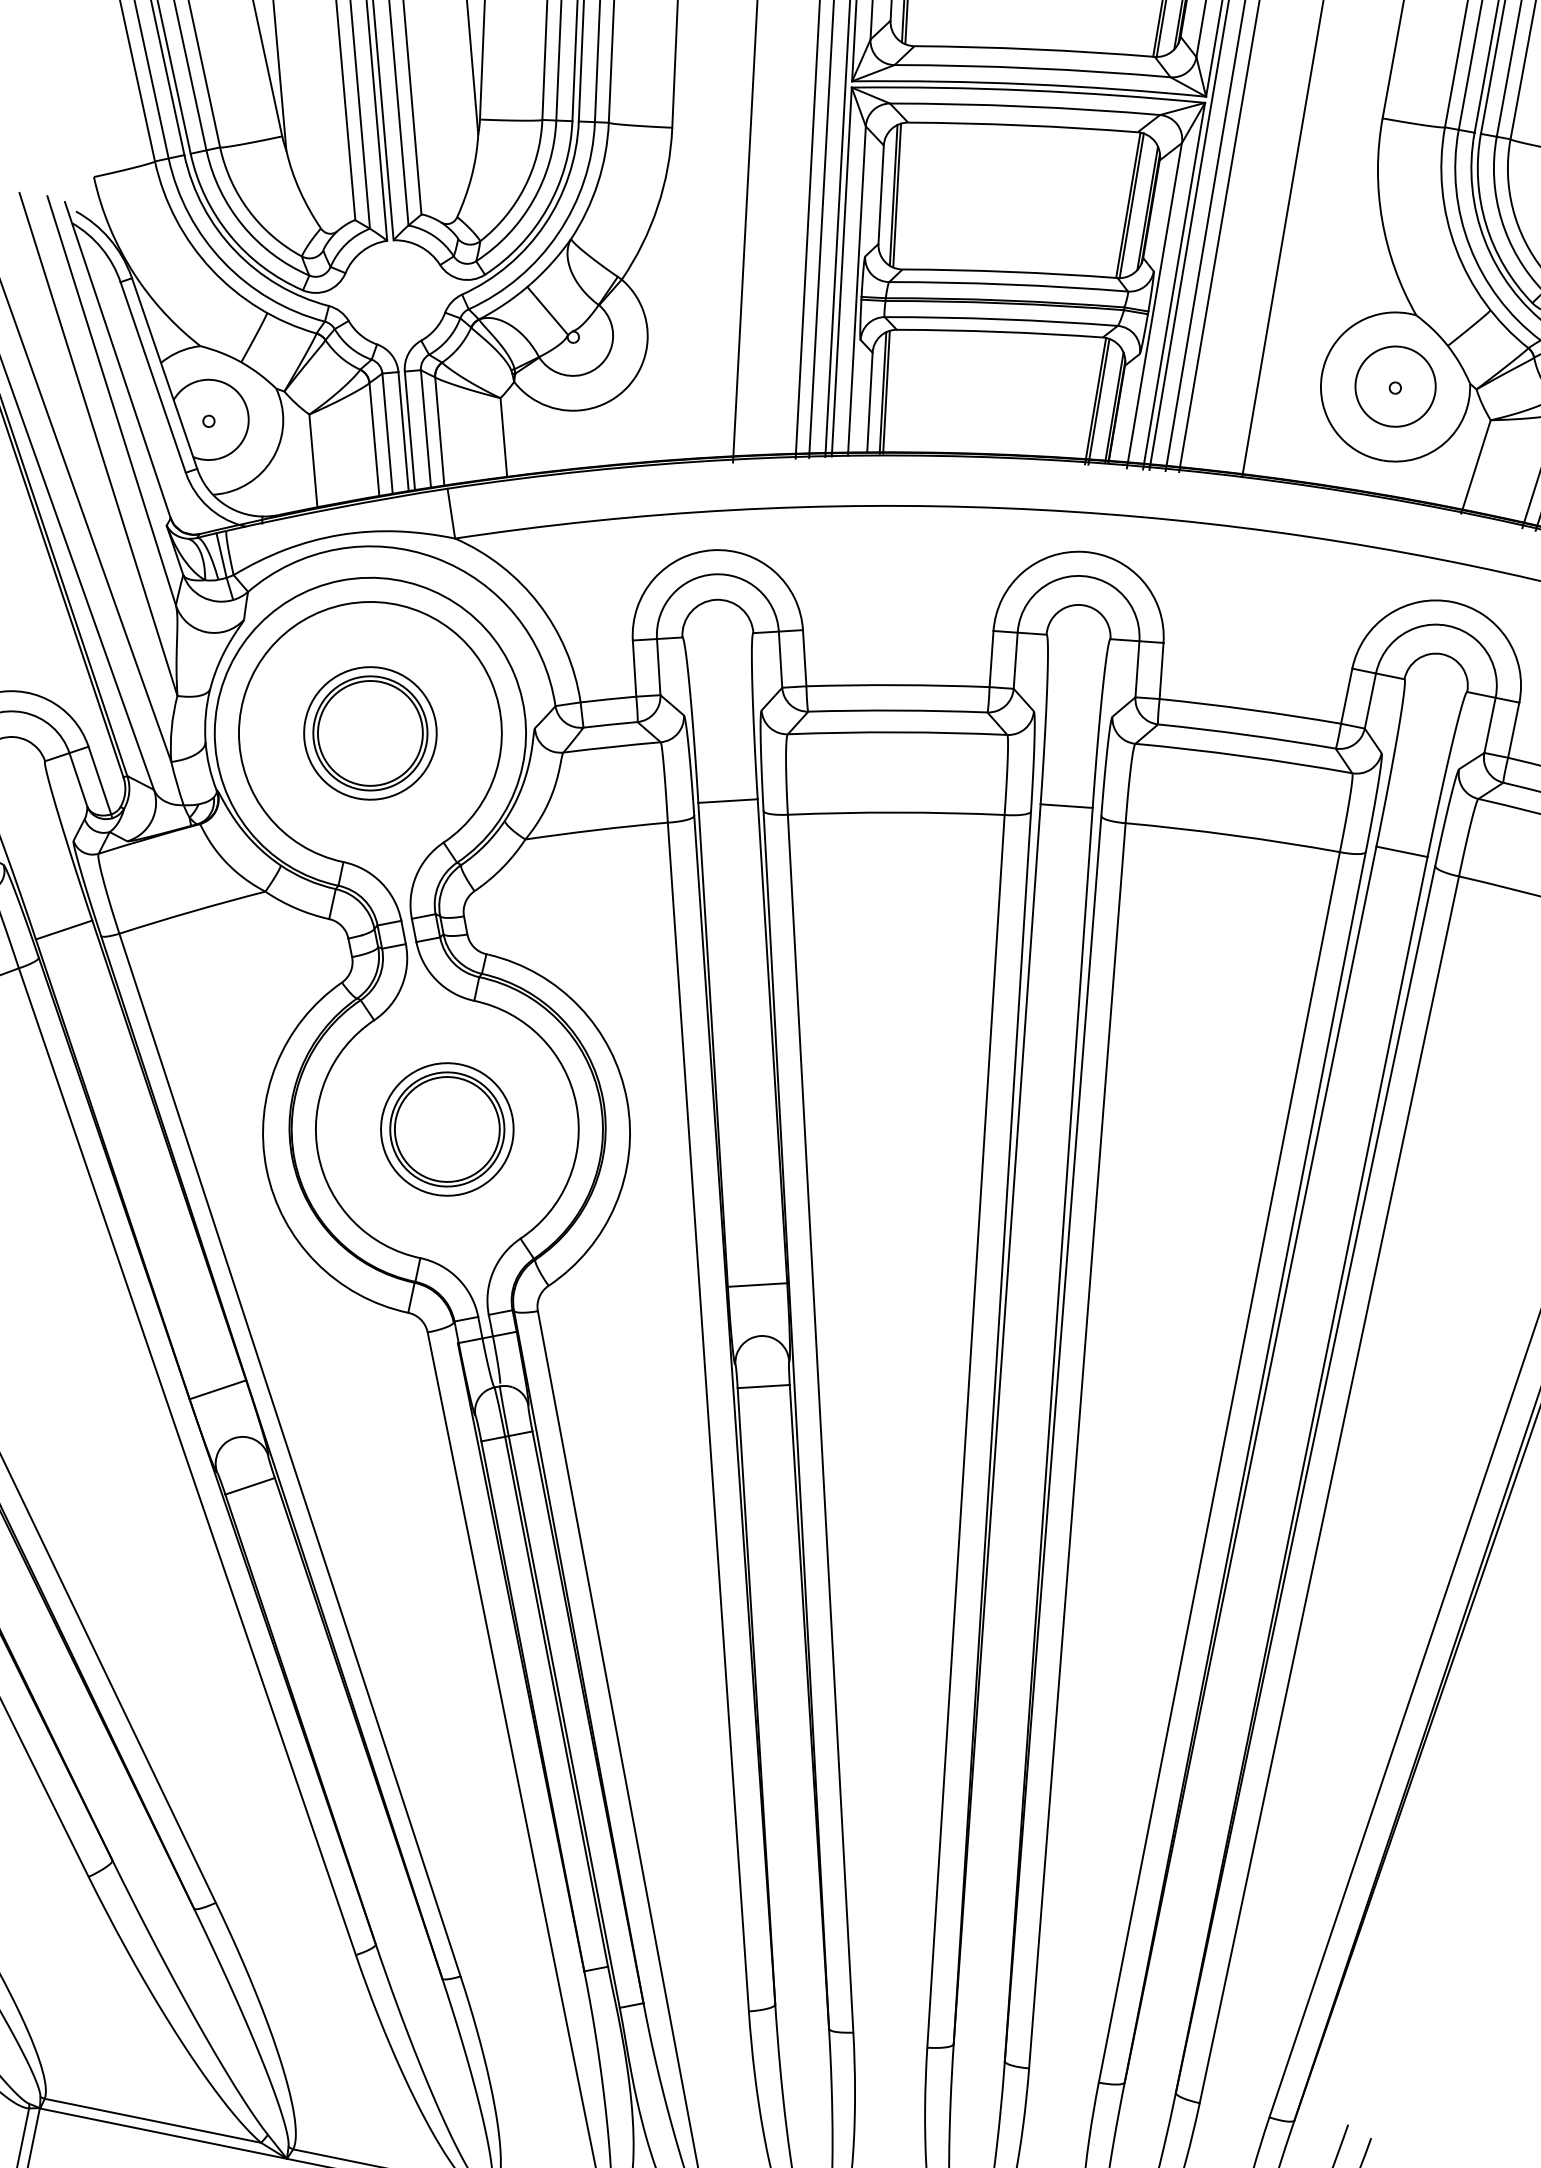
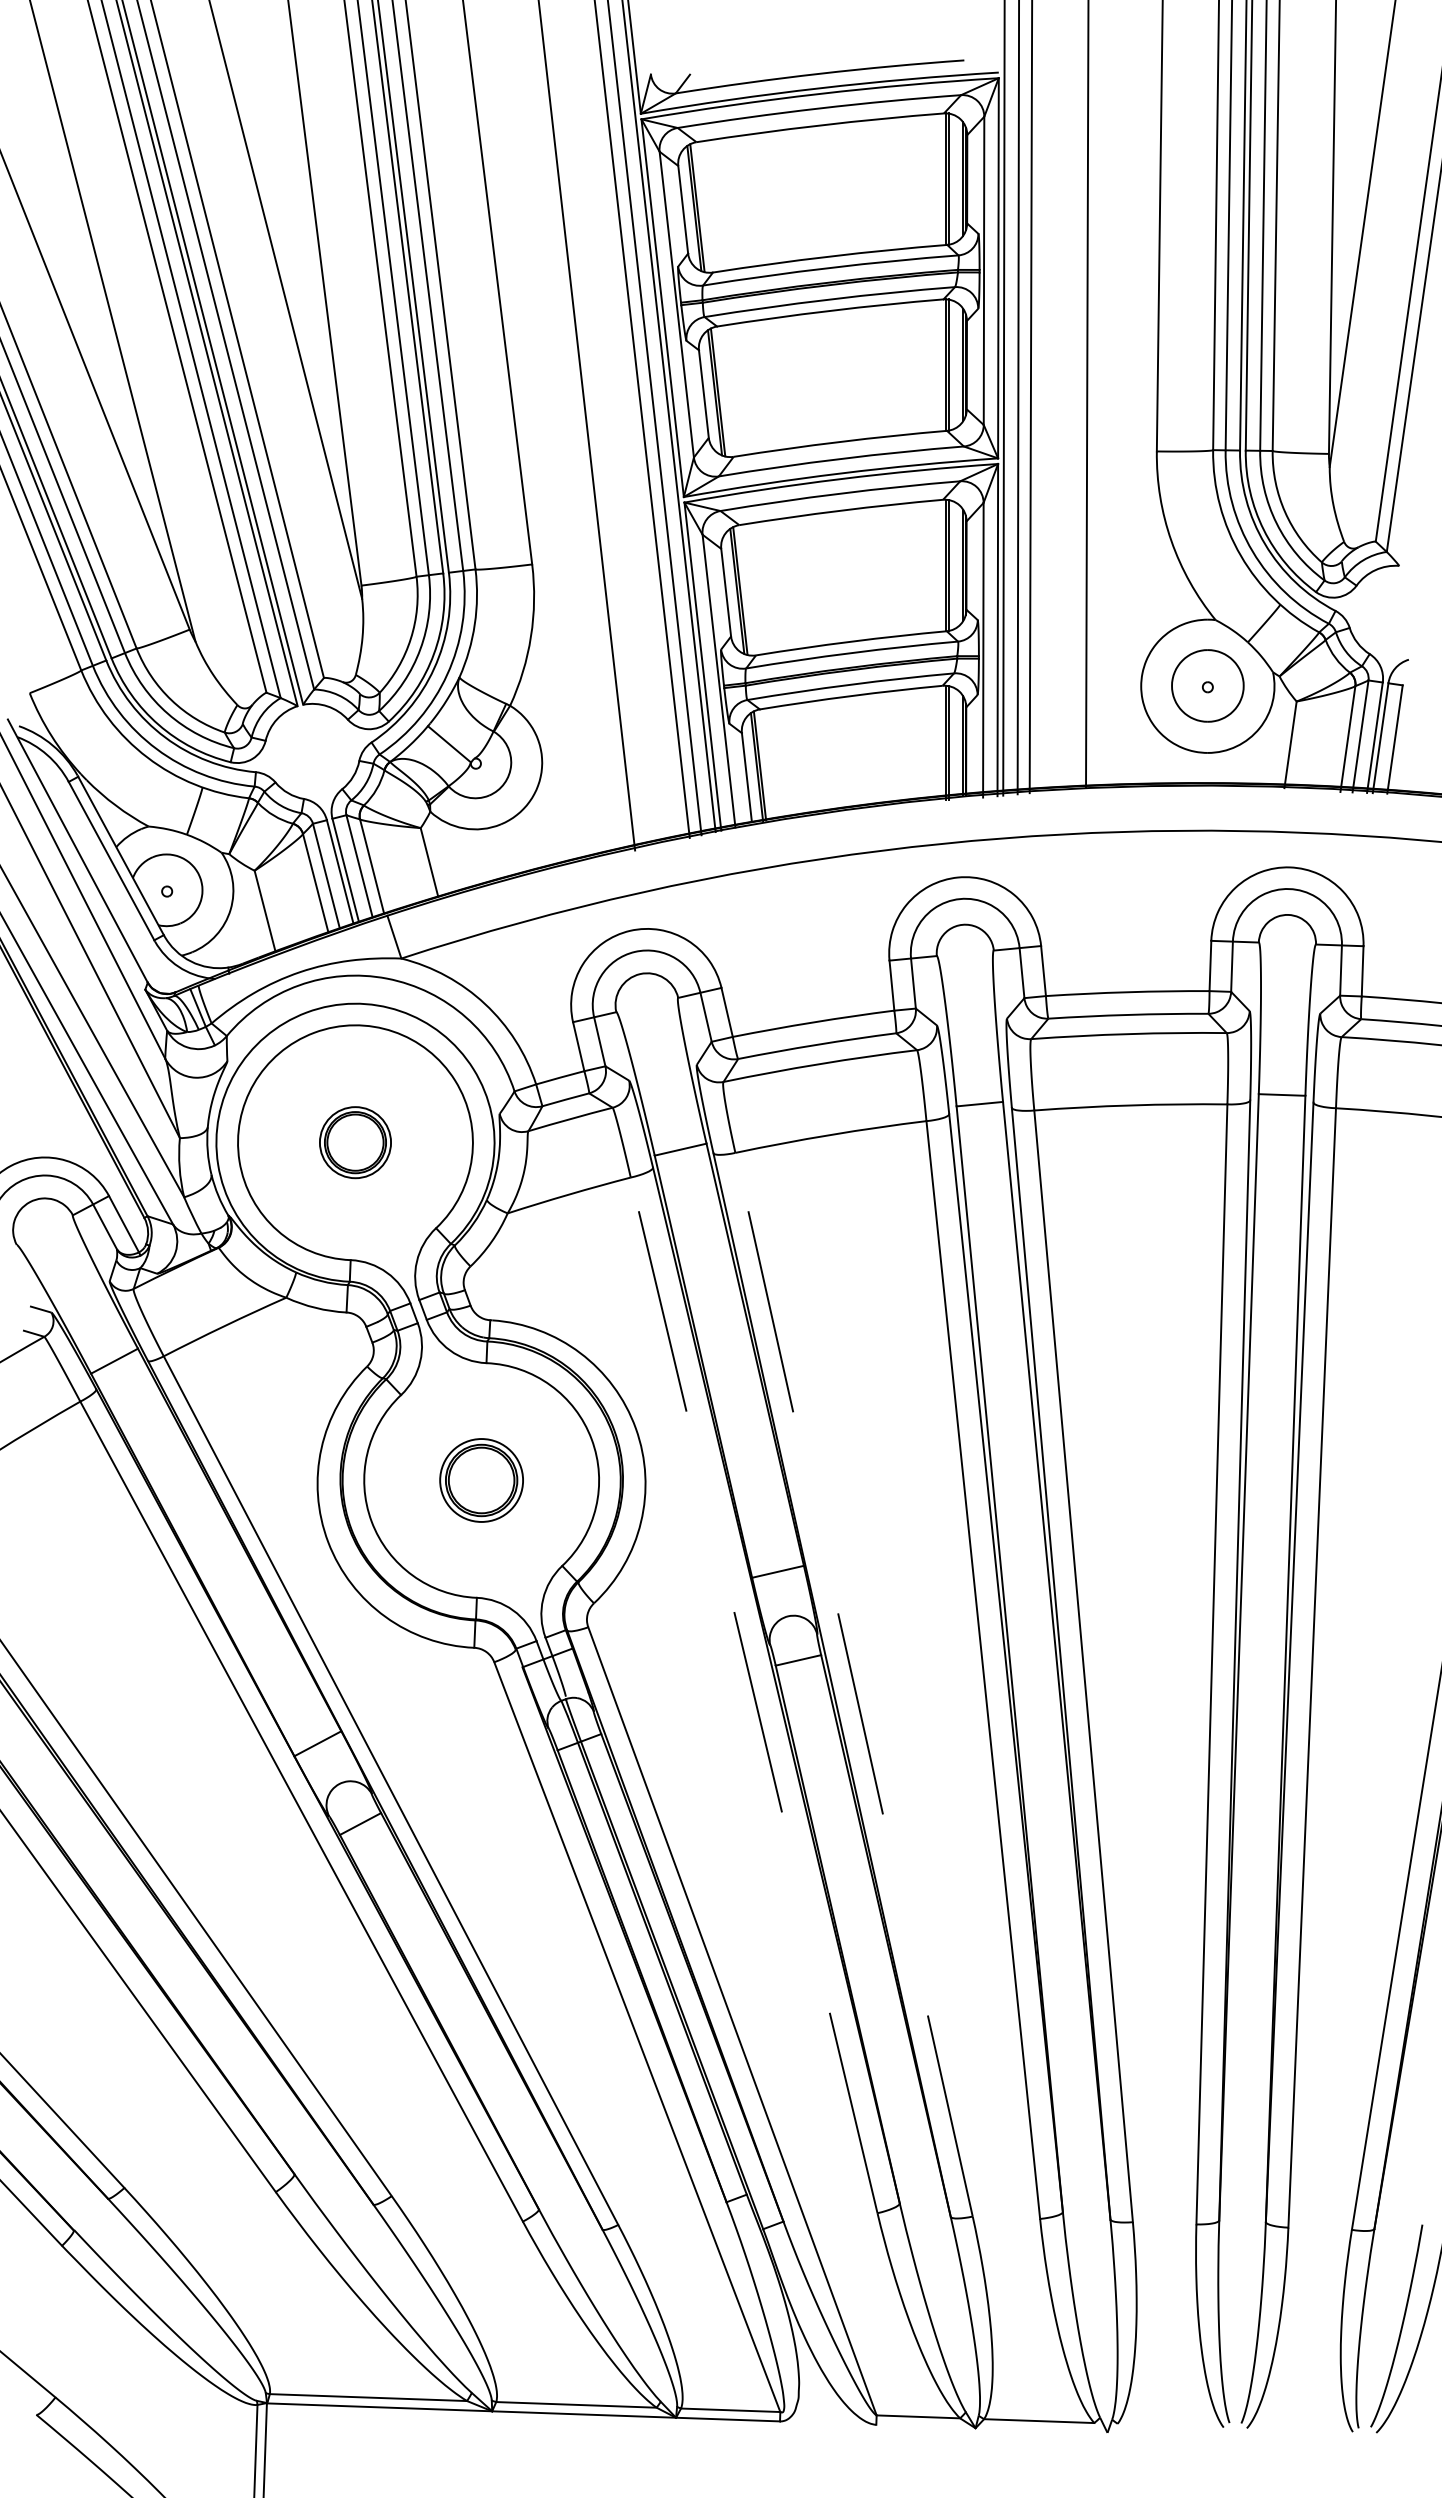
part: (370, 733) -> (355, 1142), size x0.6
part: (447, 1129) -> (481, 1480), size x0.7
line: (708, 1416) -> (754, 1694), solid -> dashed
line: (821, 1423) -> (854, 1684), solid -> dashed

